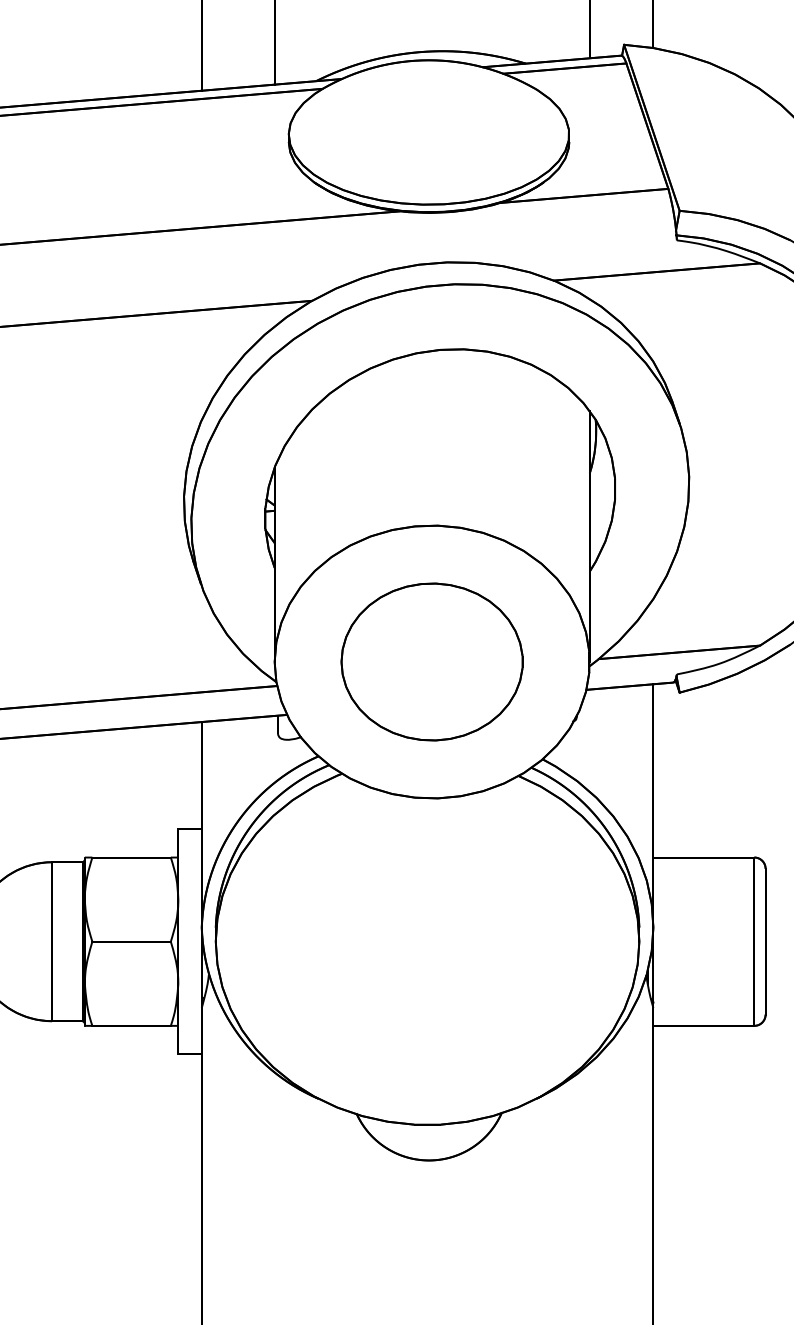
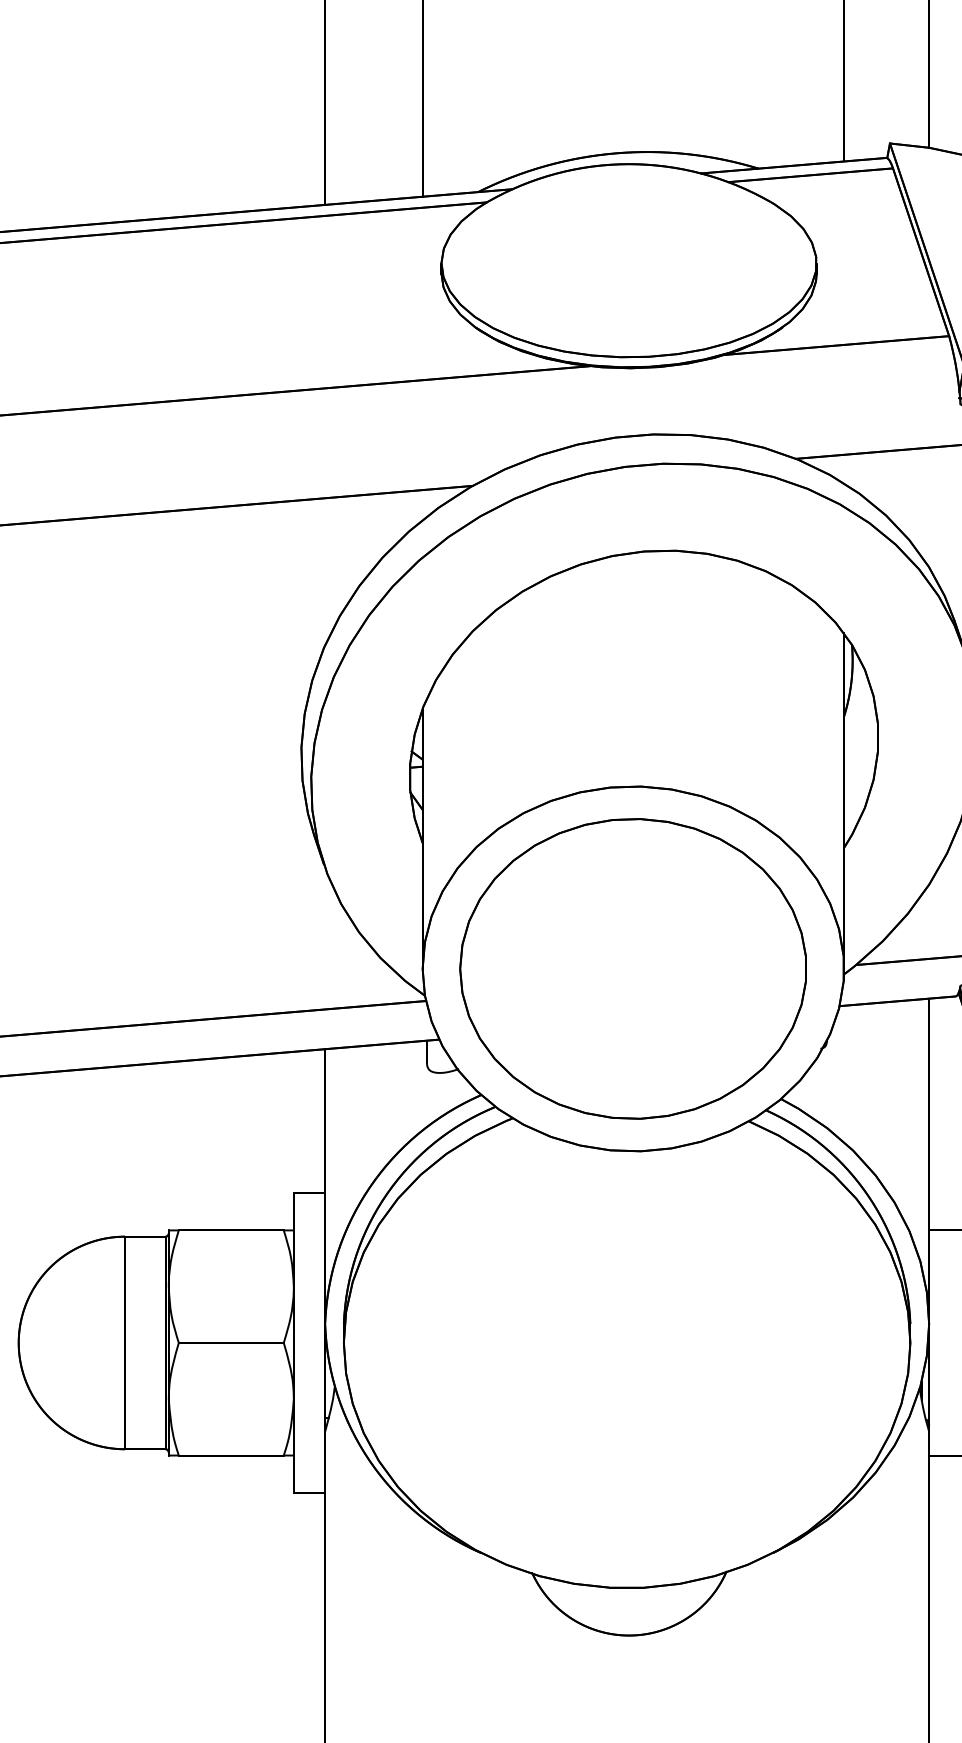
part: (431, 661) -> (632, 968), size x1.43

